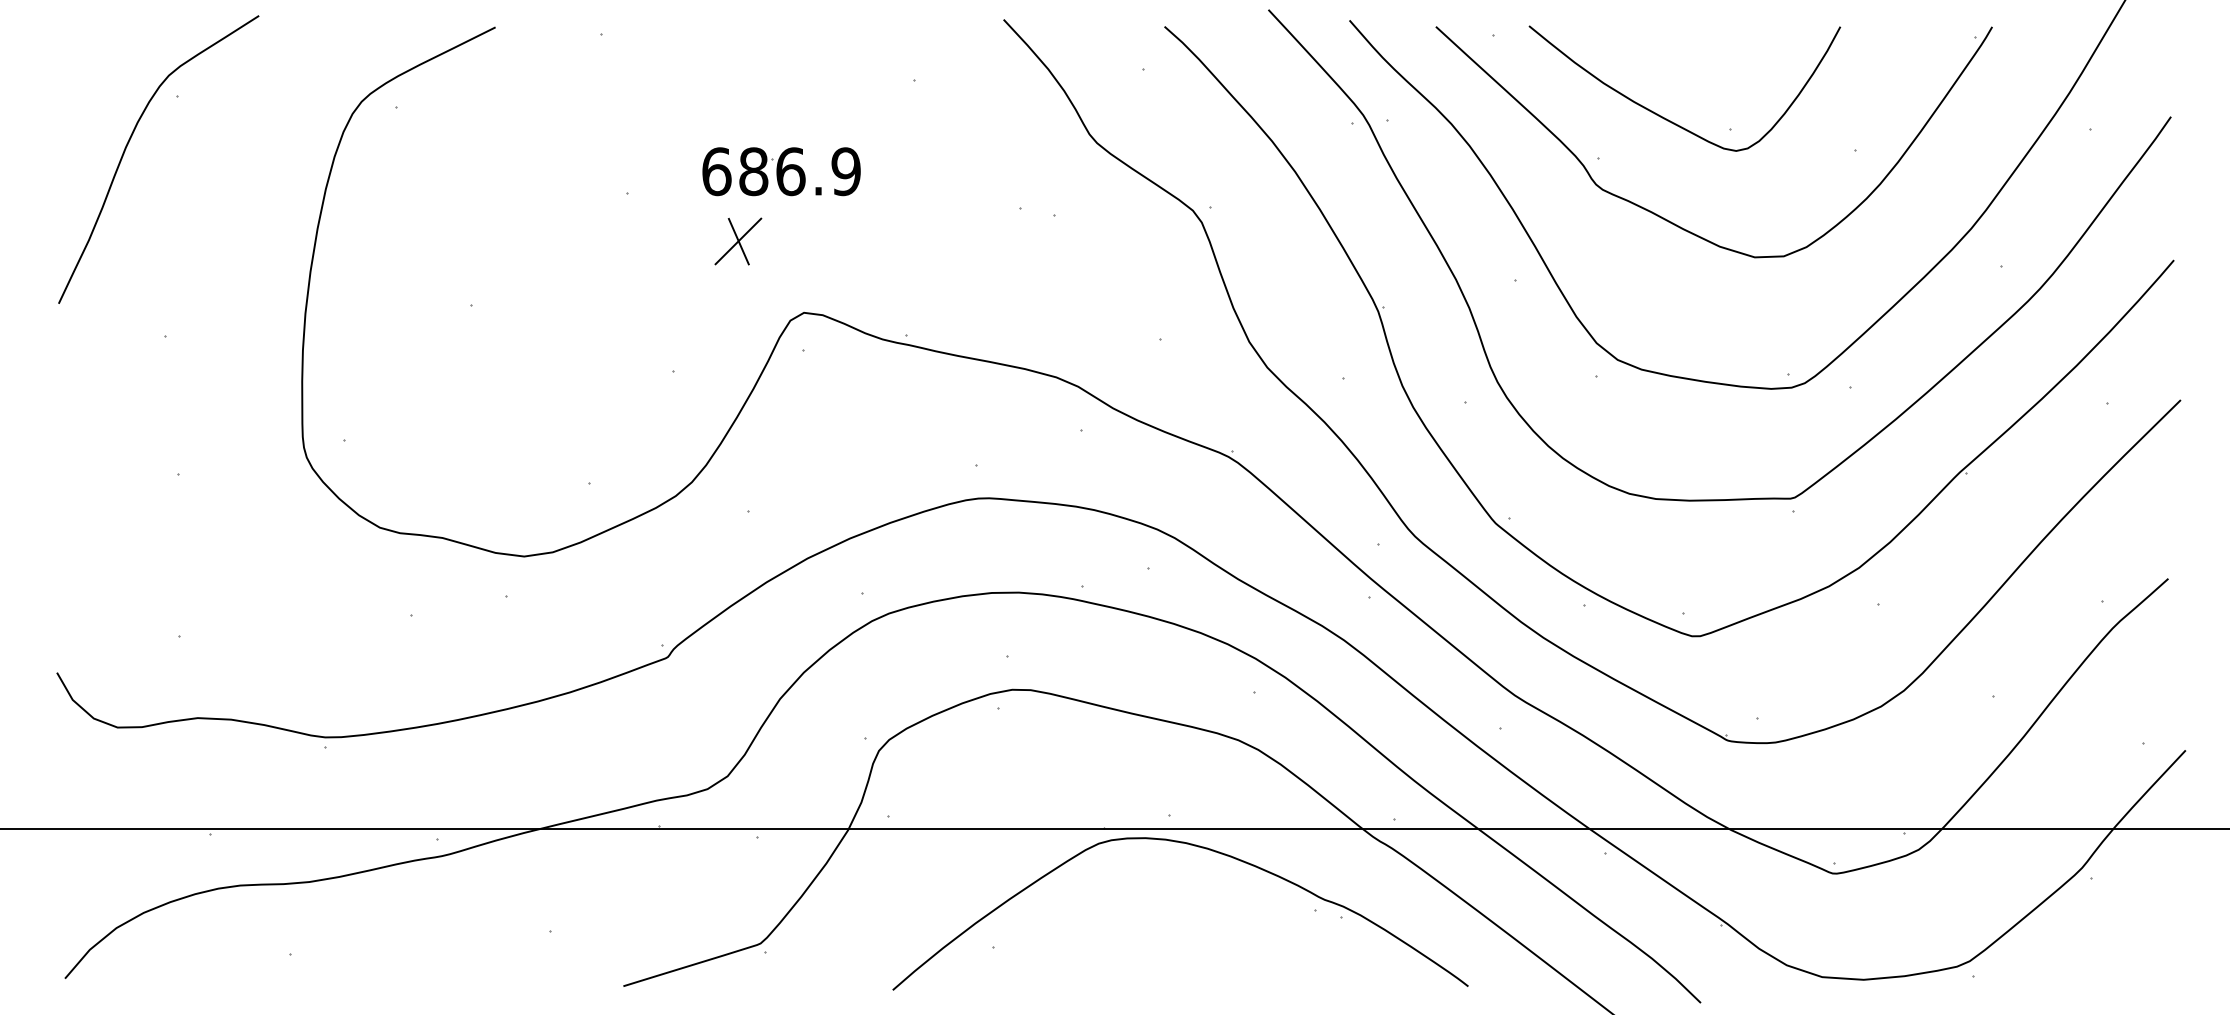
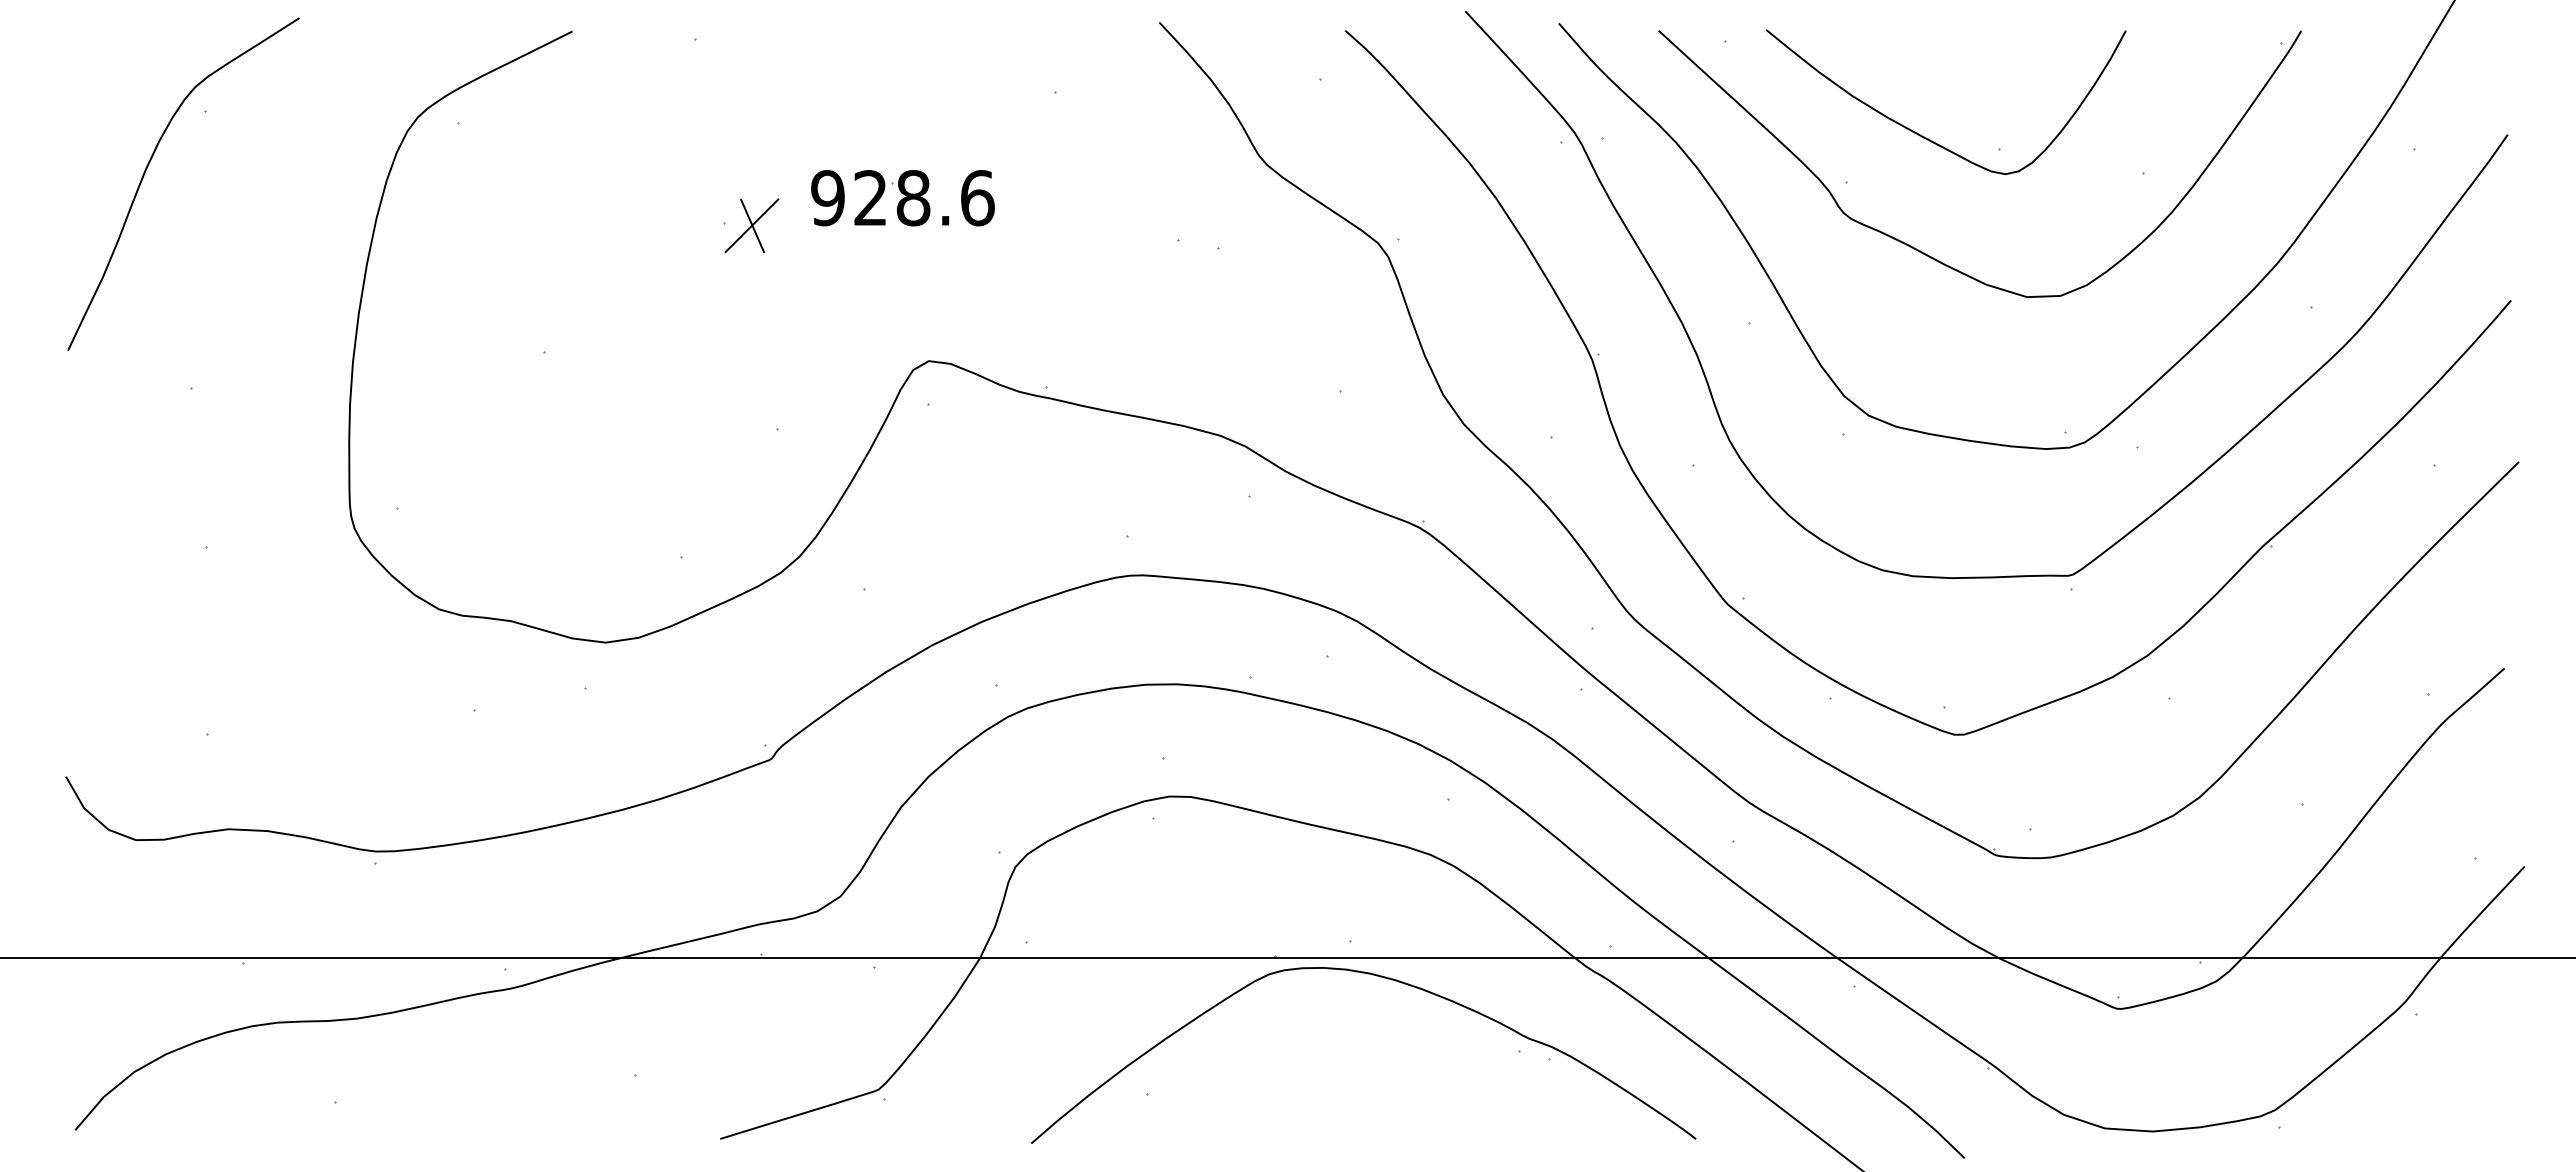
text: (781, 172) -> (902, 198), 686.9 -> 928.6
part: (737, 241) -> (751, 225), moved

